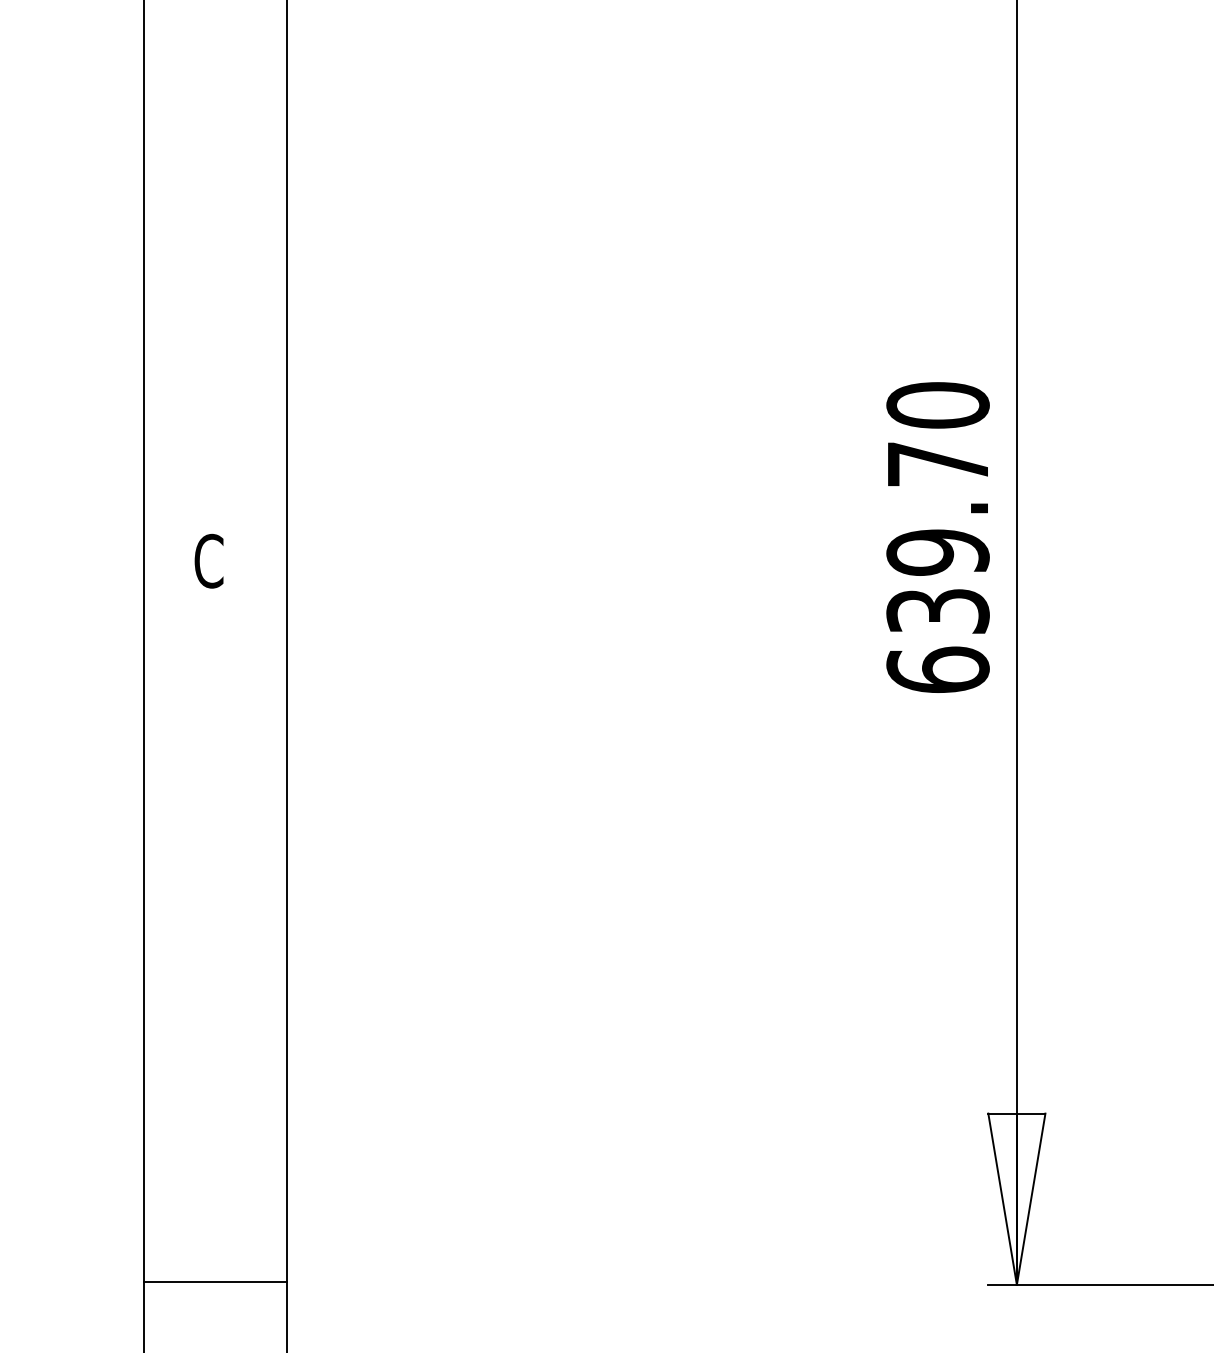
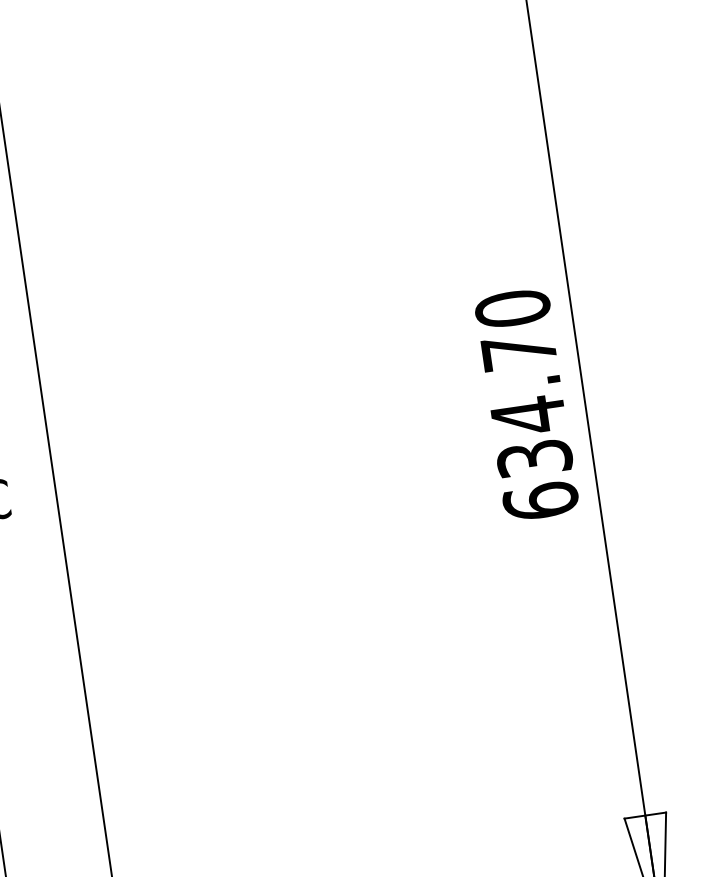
text: (937, 552) -> (528, 415), 639.70 -> 634.70

